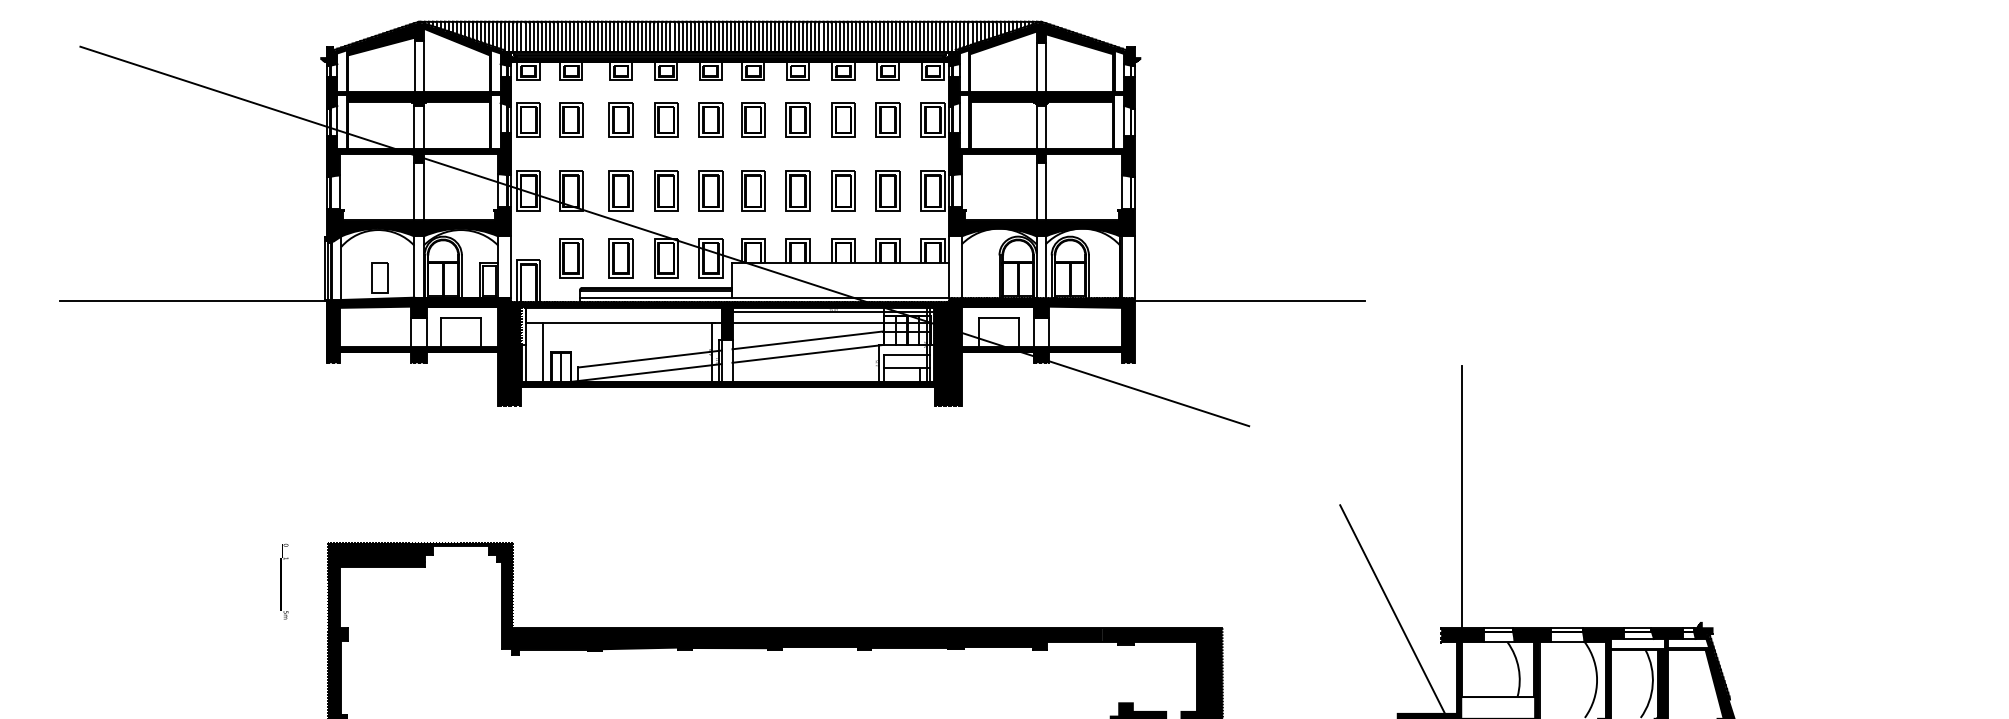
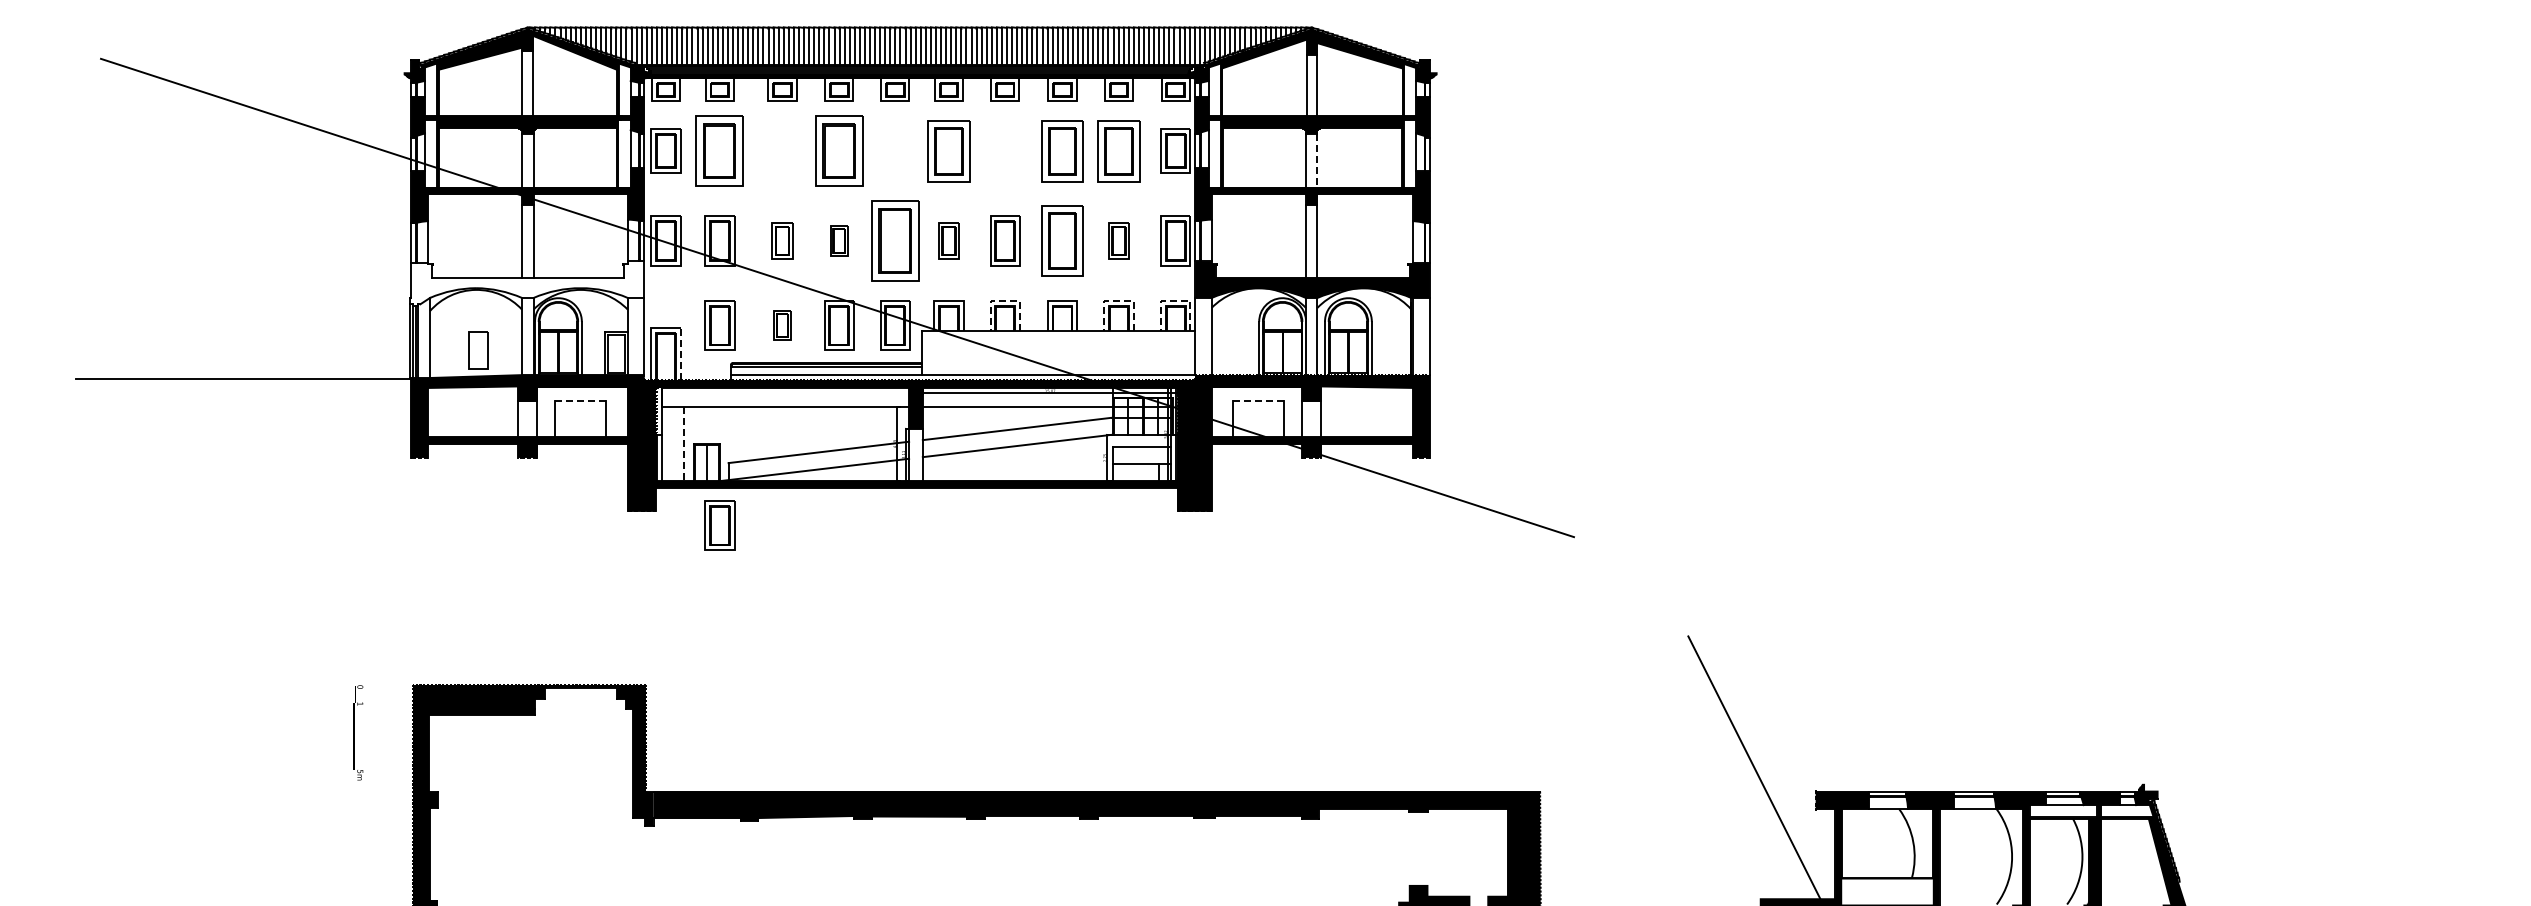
part: (571, 119) -> (719, 150), size x1.6
part: (621, 119) -> (782, 150), removed
part: (666, 119) -> (839, 150), size x1.6
part: (710, 119) -> (895, 150), removed
part: (752, 119) -> (948, 150), size x1.4
part: (798, 119) -> (1005, 150), removed
part: (843, 119) -> (1062, 150), size x1.4
part: (887, 119) -> (1118, 150), size x1.4
line: (1045, 127) -> (1317, 160), solid -> dashed
part: (621, 190) -> (782, 240), size x0.7
part: (666, 190) -> (839, 240), size x0.6
part: (710, 190) -> (895, 240), size x1.6
part: (752, 190) -> (948, 240), size x0.7
part: (843, 190) -> (1062, 240), size x1.4
part: (887, 190) -> (1118, 240), size x0.7
fill: (417, 224) -> (526, 283), removed
line: (798, 238) -> (1005, 300), solid -> dashed
line: (887, 238) -> (1118, 300), solid -> dashed
line: (933, 238) -> (1175, 300), solid -> dashed
part: (621, 258) -> (782, 325), size x0.6
line: (540, 280) -> (680, 353), solid -> dashed
line: (1249, 301) -> (1574, 379), removed
line: (460, 318) -> (580, 401), solid -> dashed
line: (999, 318) -> (1259, 401), solid -> dashed
line: (542, 352) -> (683, 444), solid -> dashed
part: (571, 417) -> (719, 525), added
line: (1461, 497) -> (1841, 626), removed

